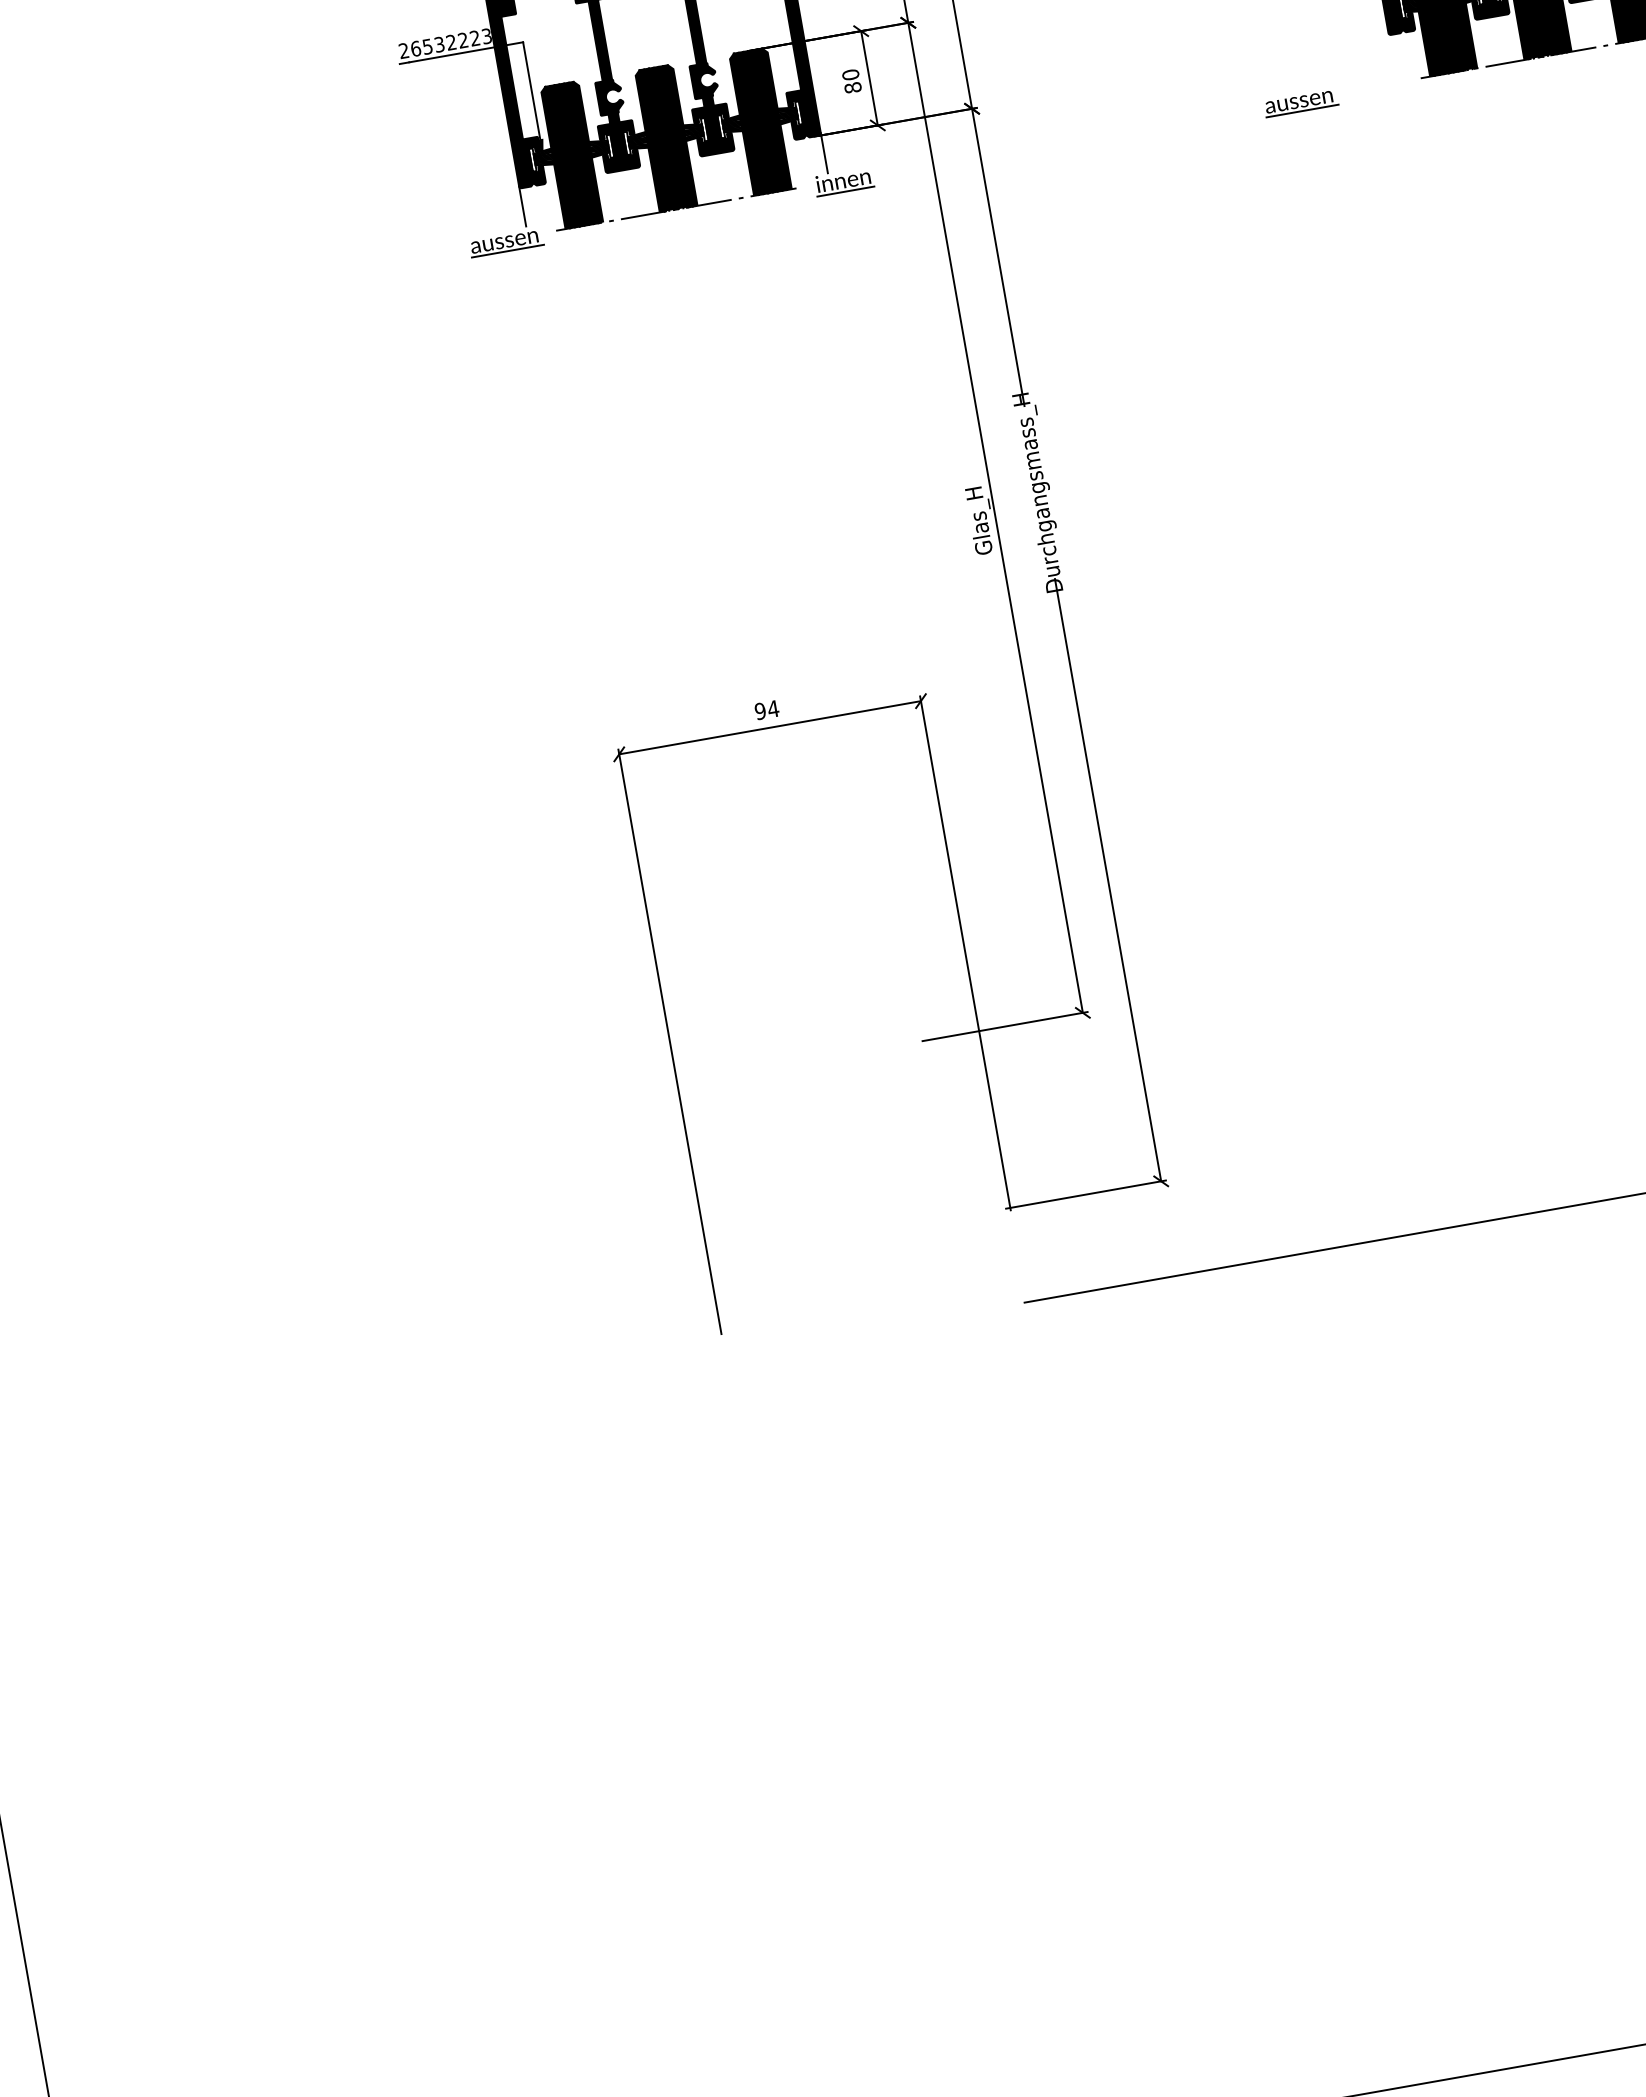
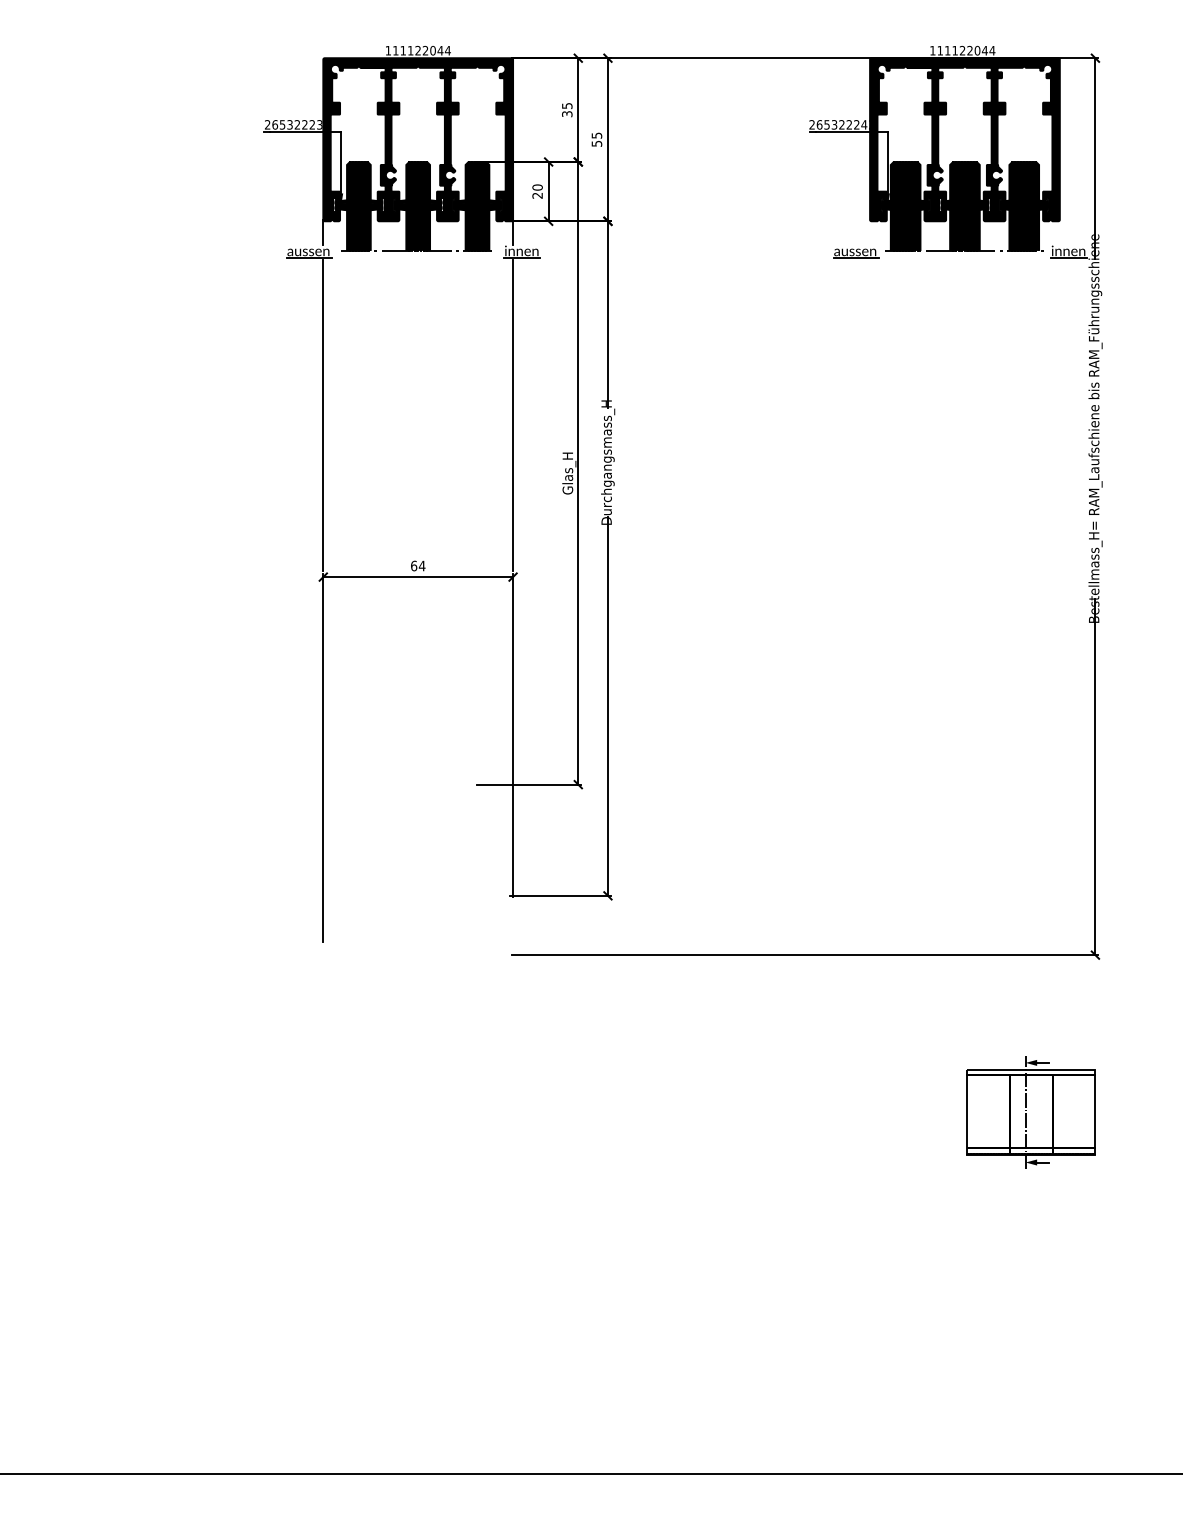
text: (852, 87) -> (537, 195), 80 -> 20
part: (1301, 103) -> (856, 253), moved
line: (876, 444) -> (513, 415), added
line: (574, 497) -> (323, 415), added
text: (759, 710) -> (413, 565), 94 -> 64

